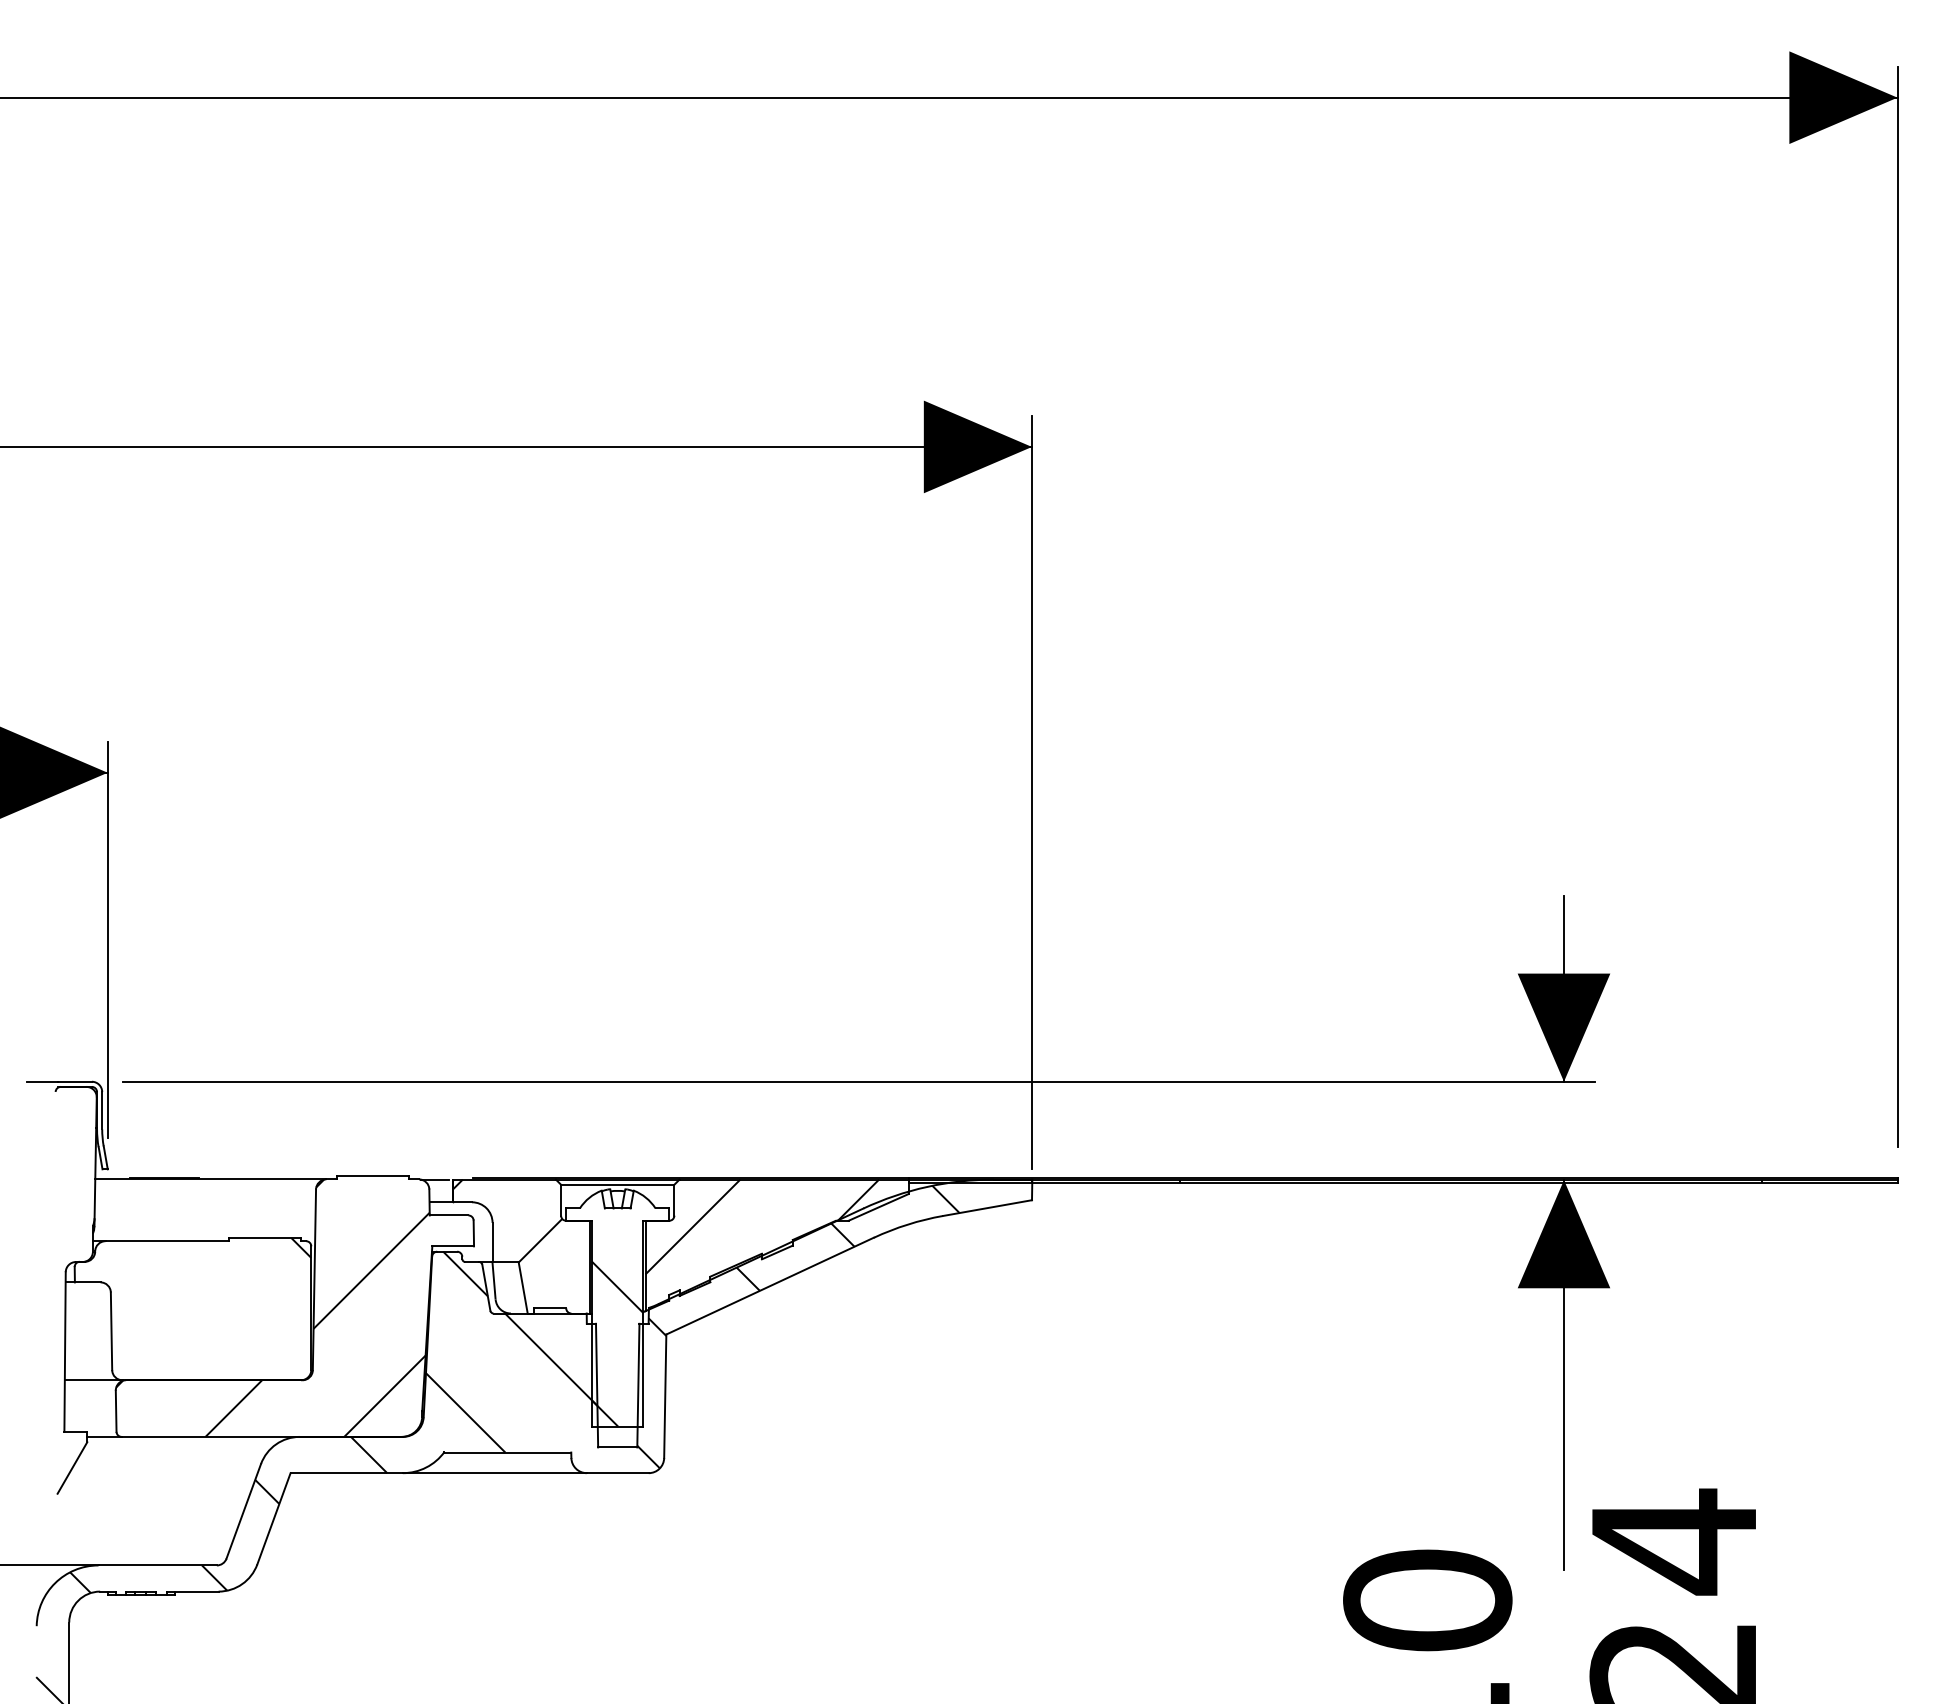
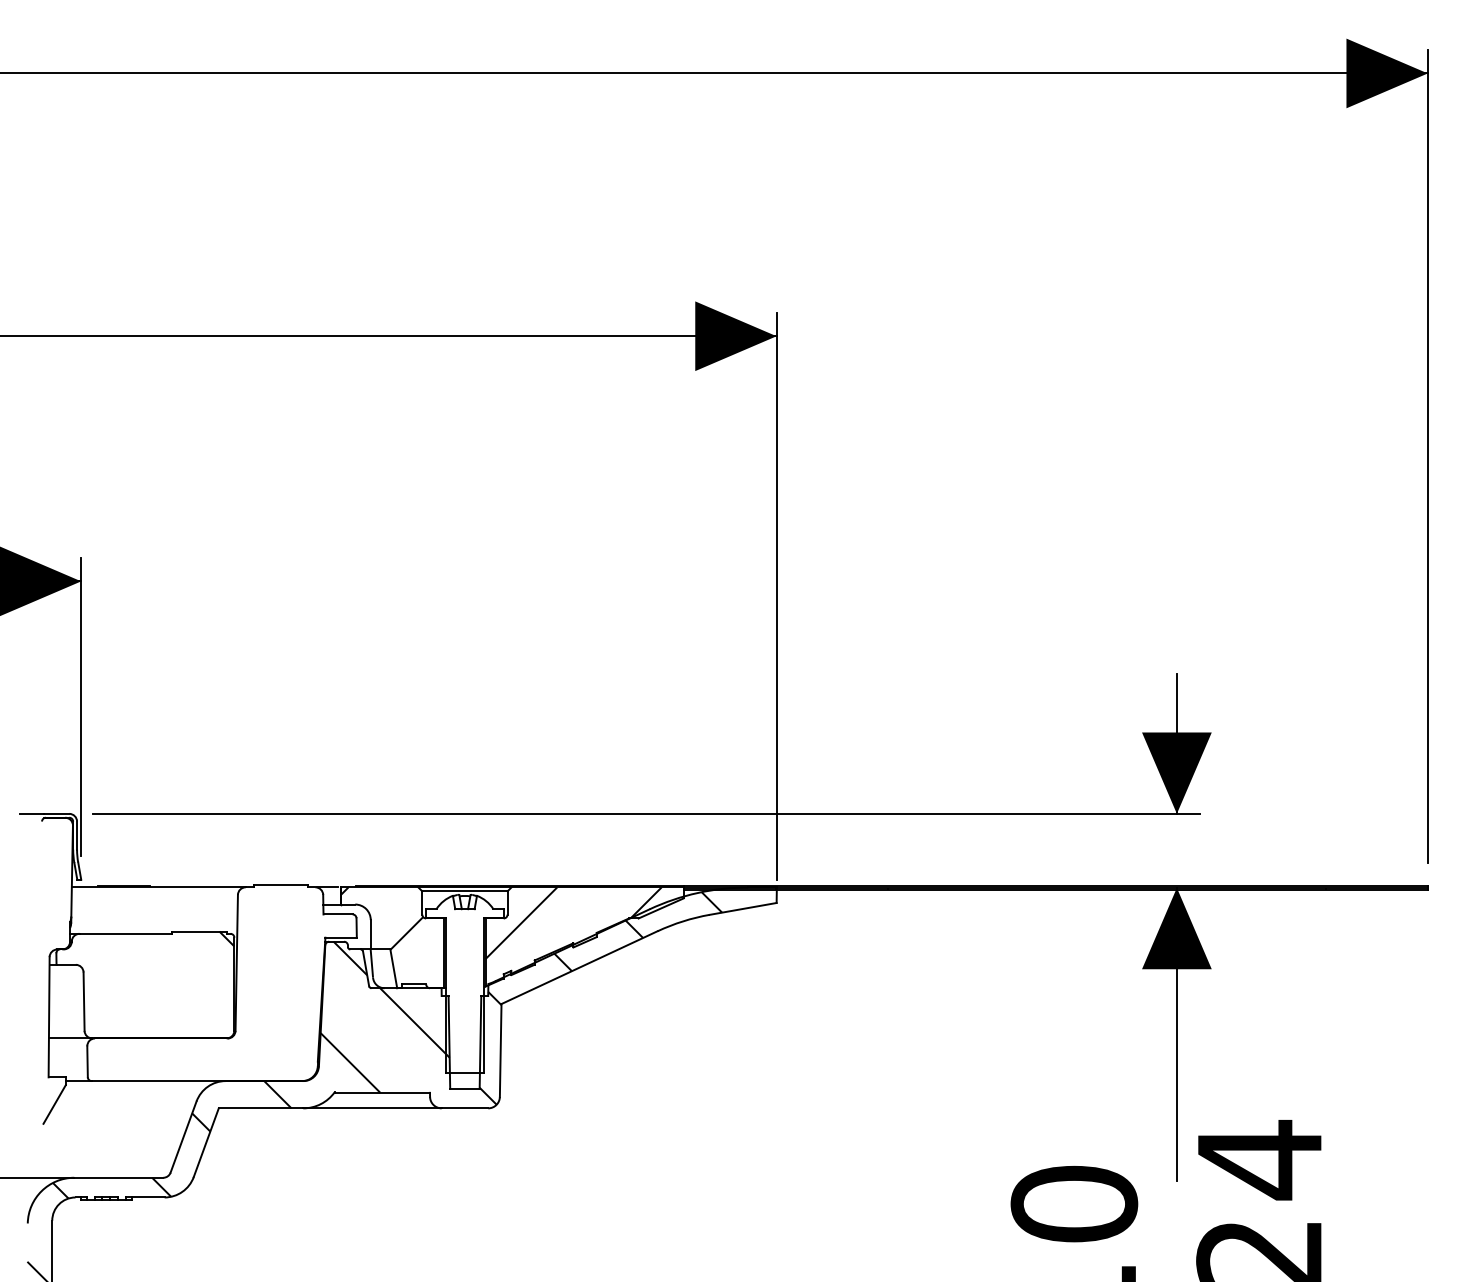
hatch: (272, 1308) -> (205, 984), removed
hatch: (617, 1344) -> (464, 1011), removed

